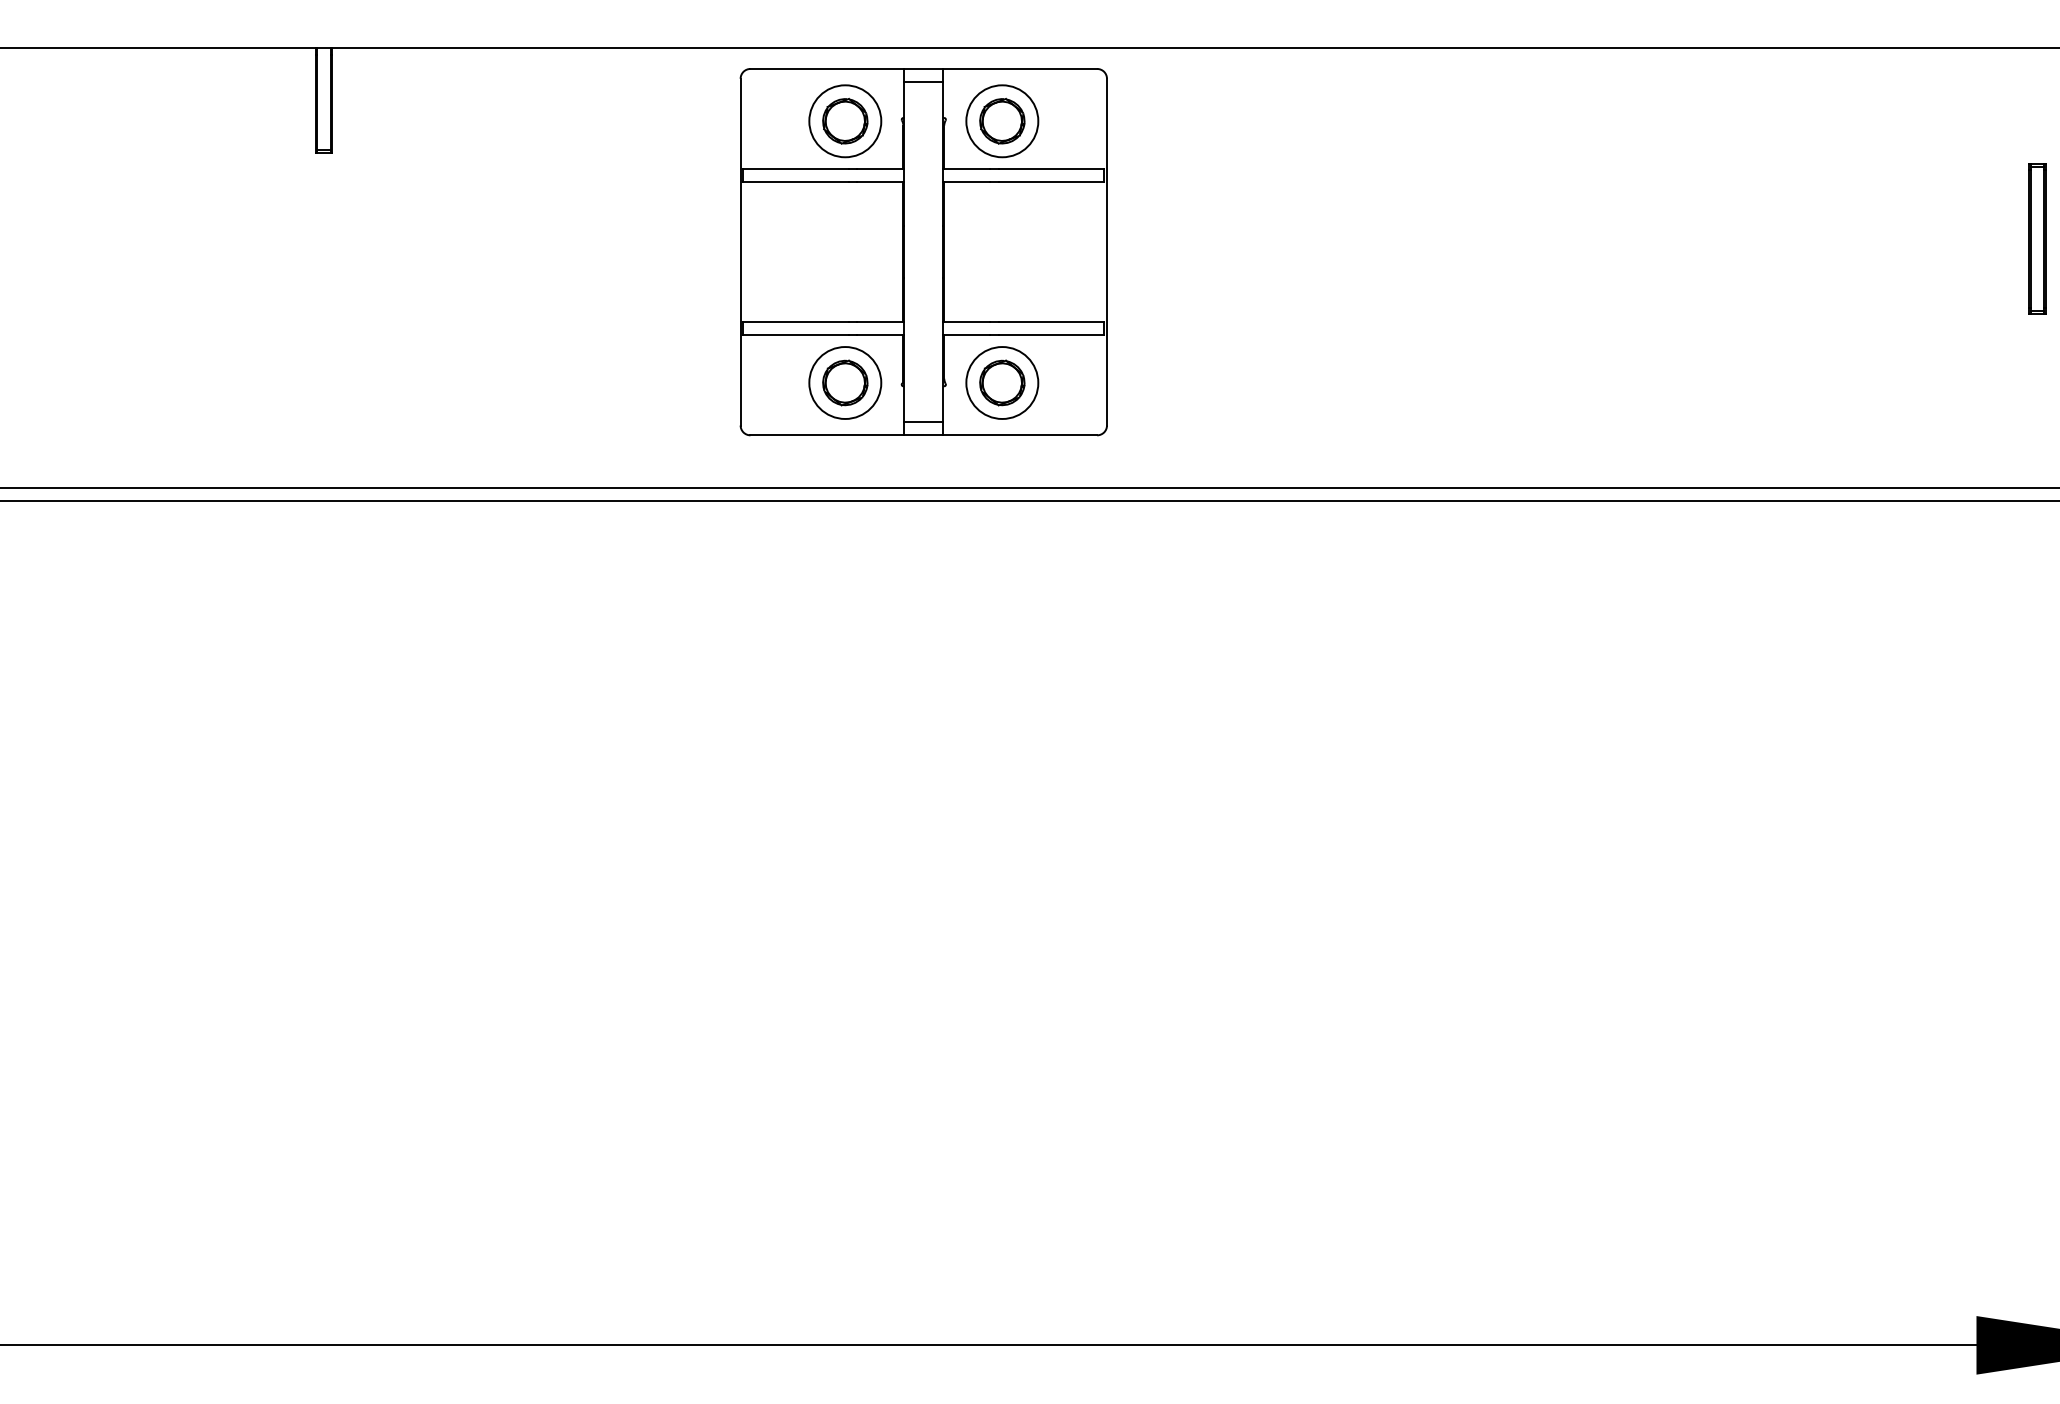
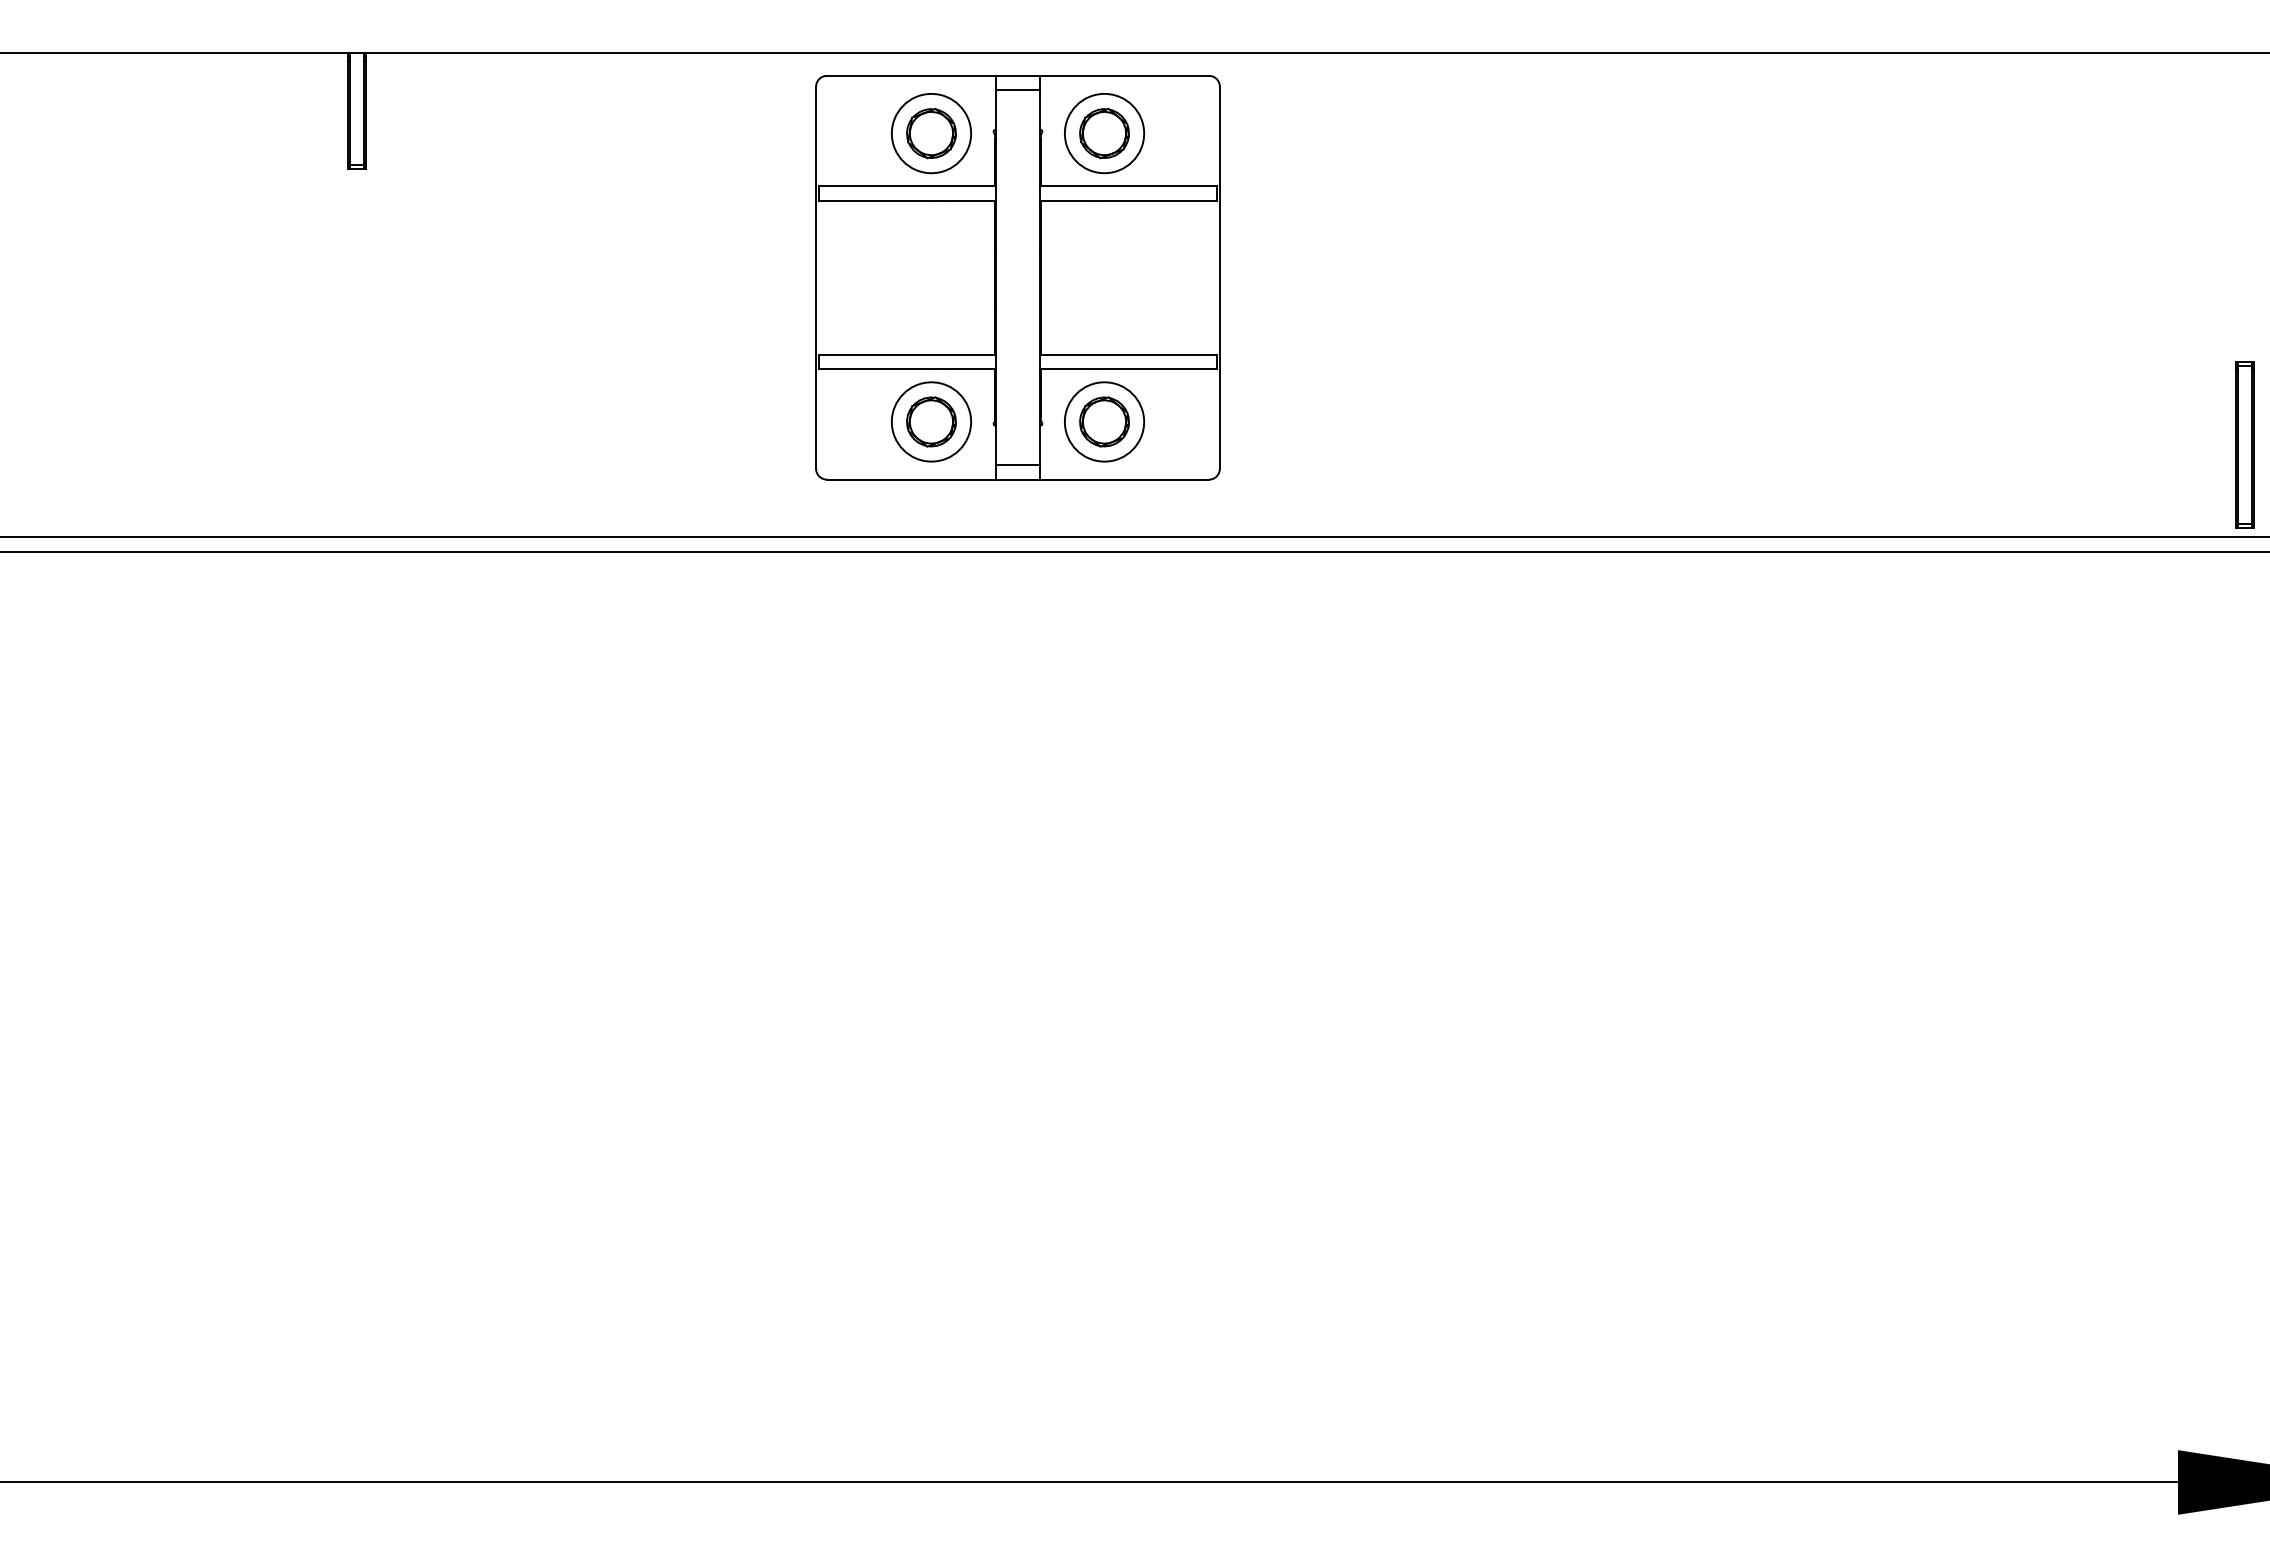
part: (2037, 238) -> (2245, 444), moved

